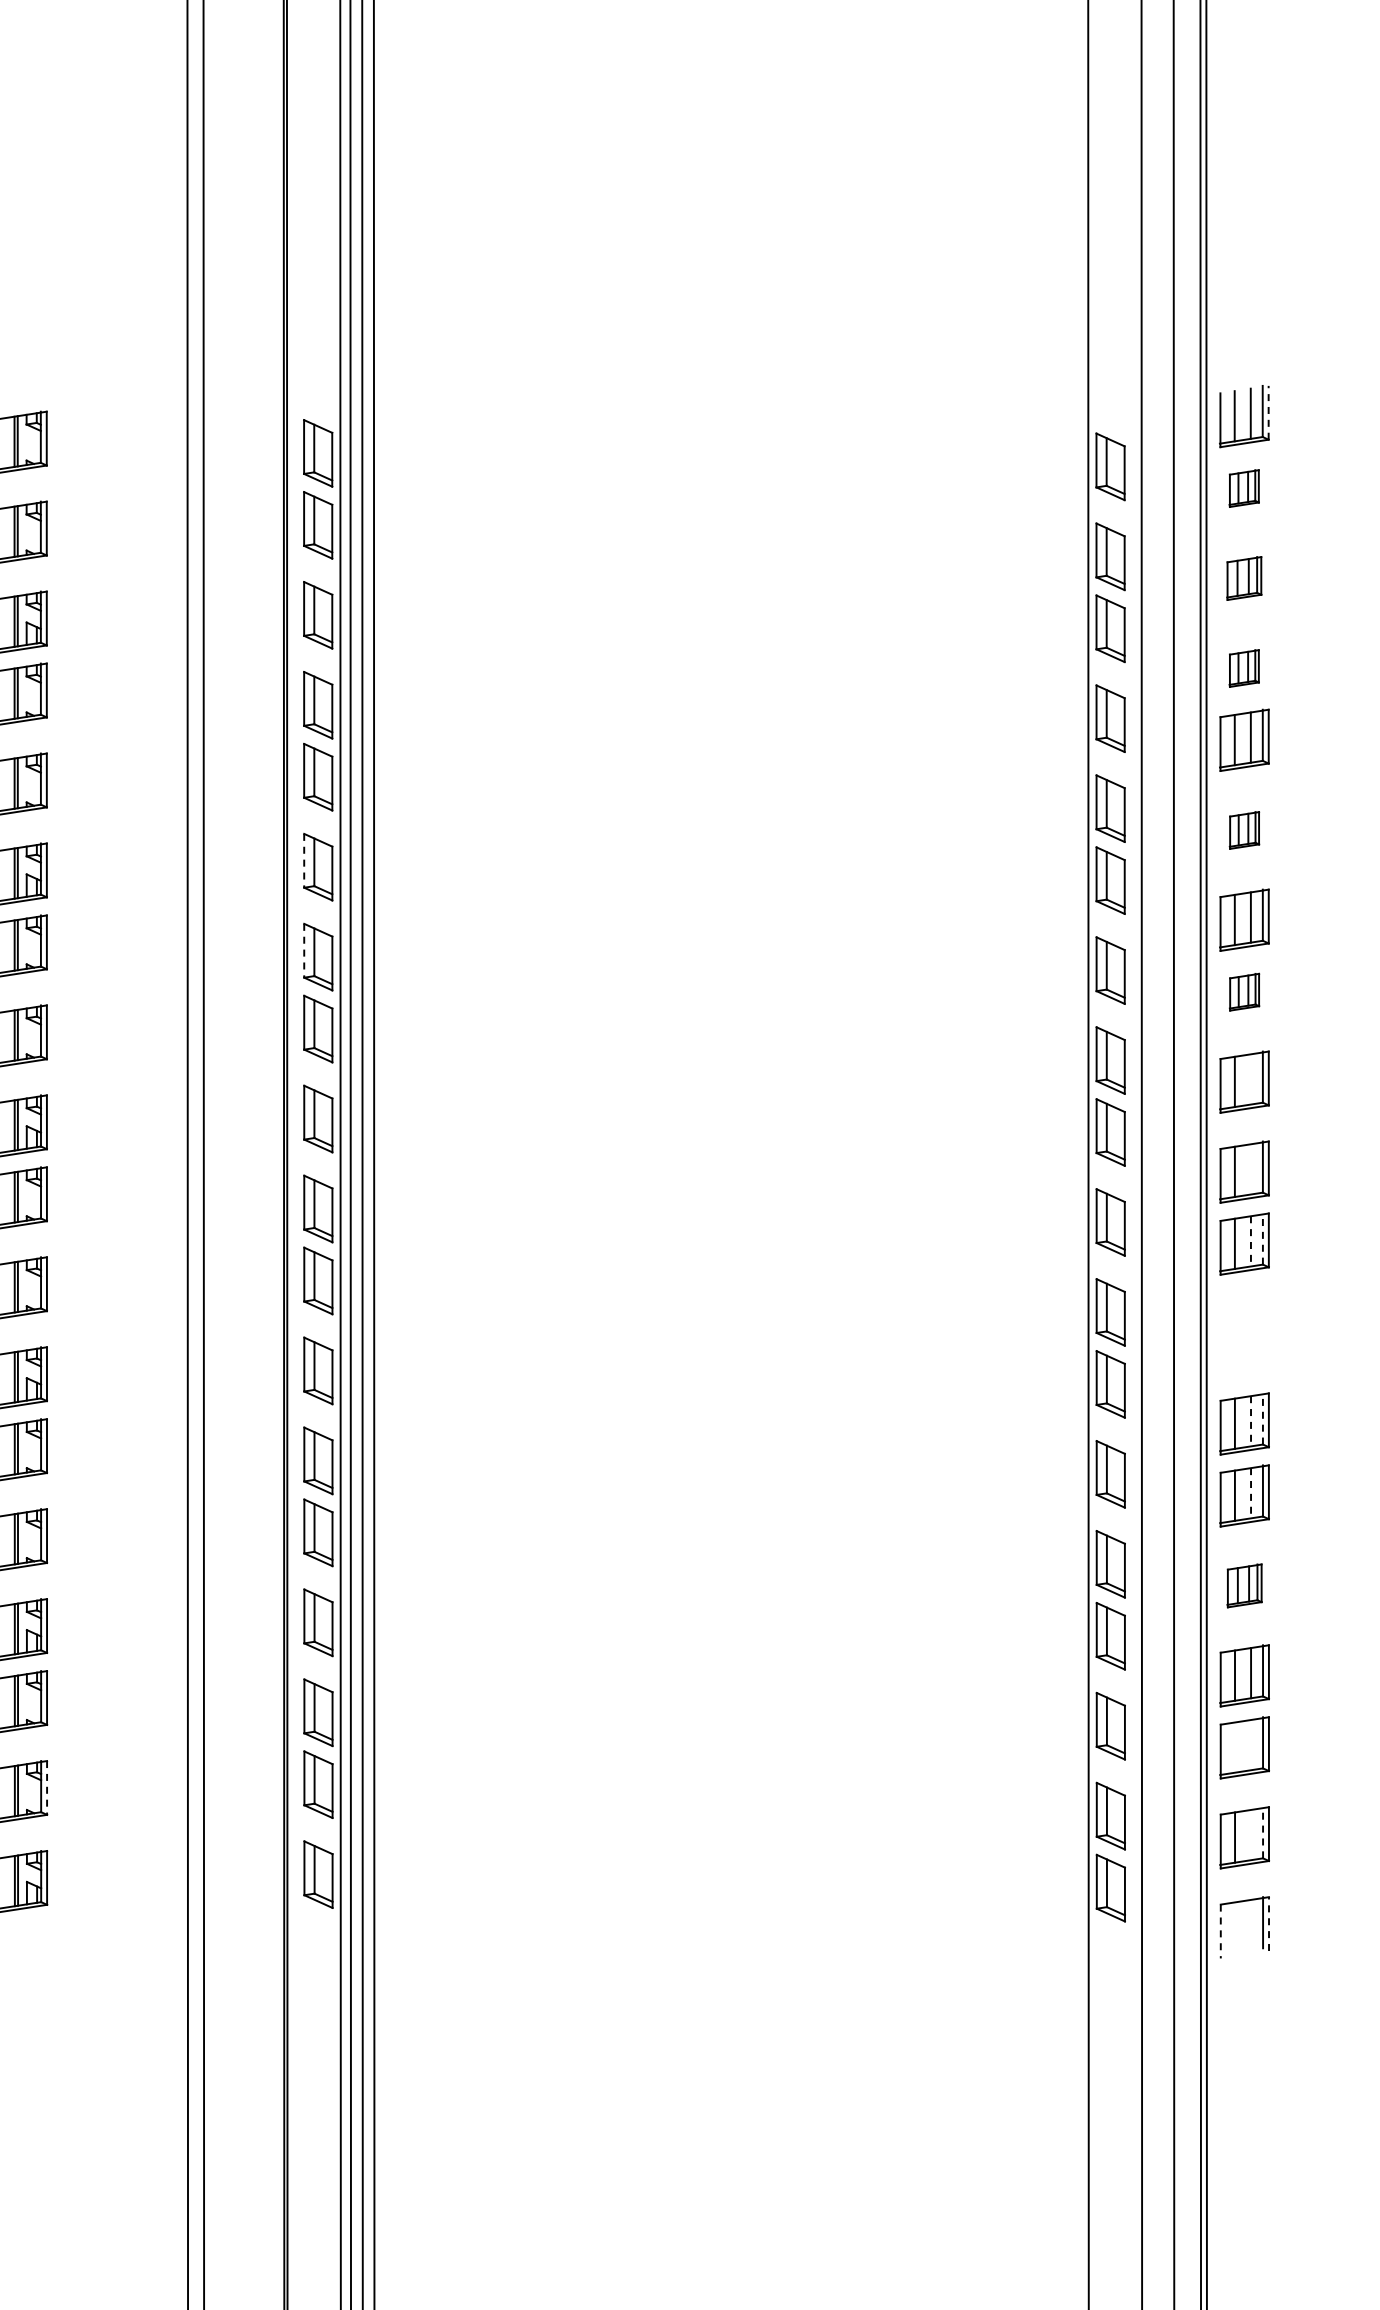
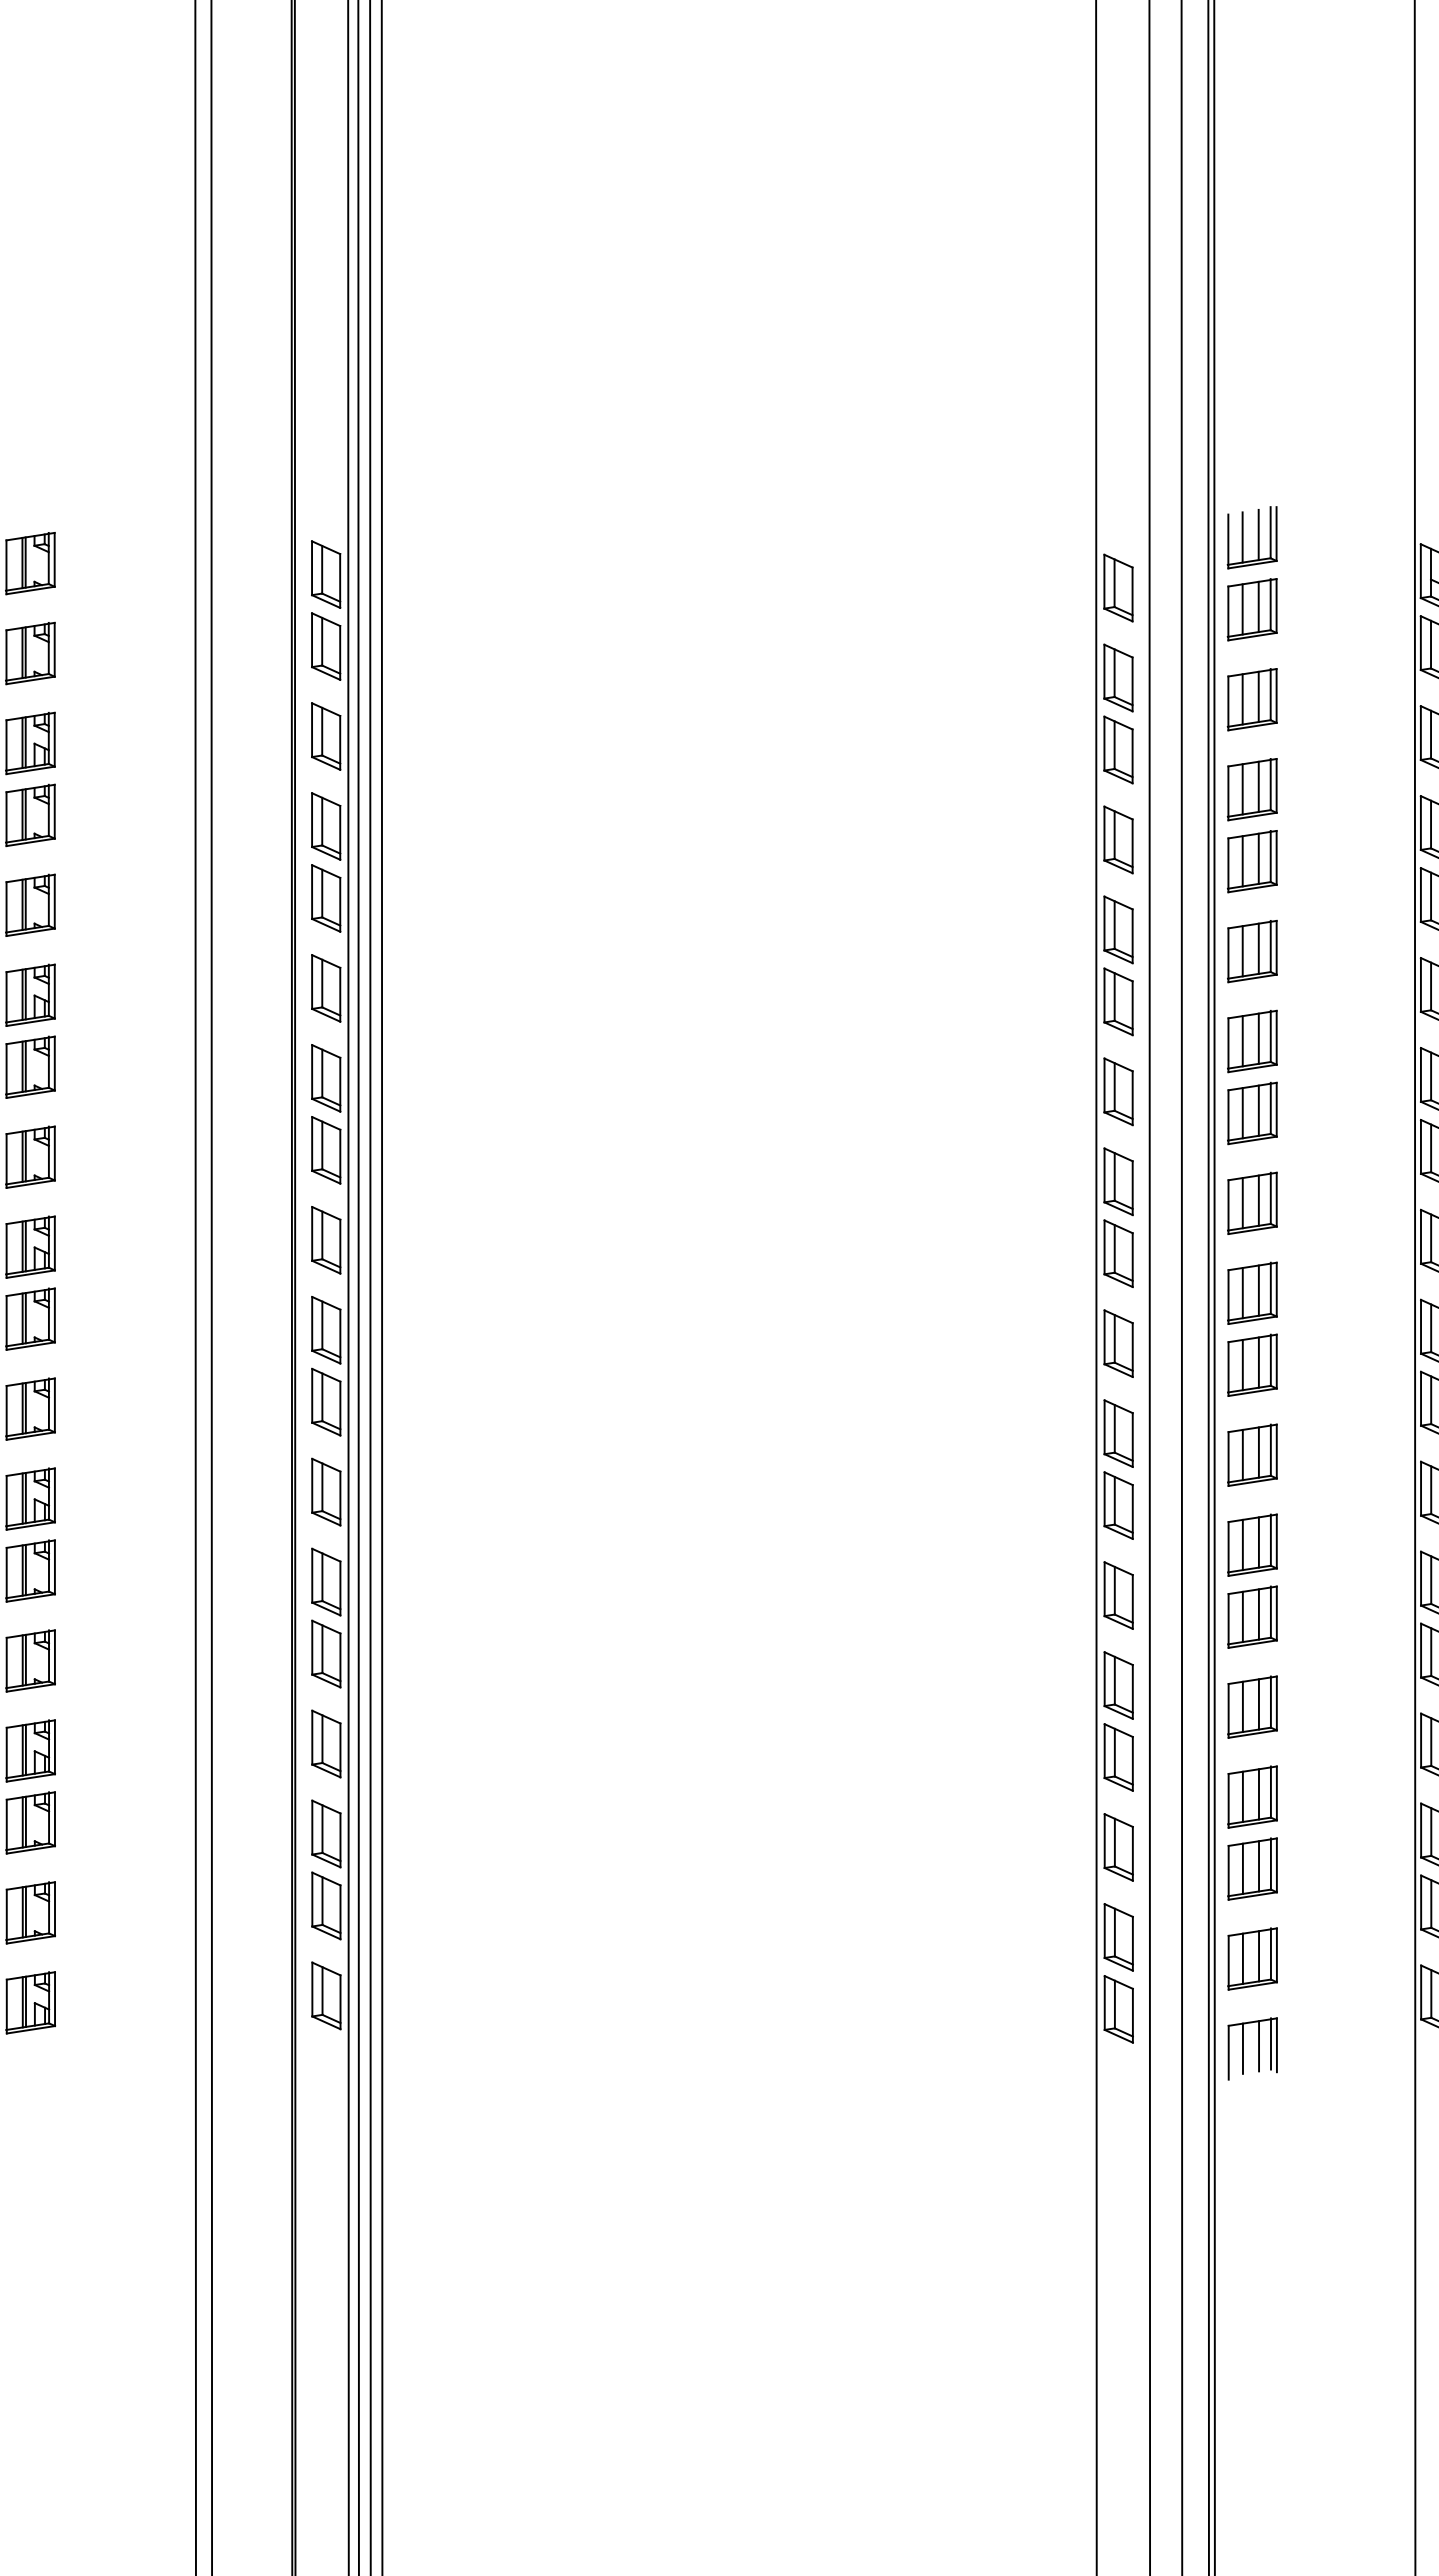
line: (1268, 413) -> (1276, 534), dashed -> solid
part: (1243, 488) -> (1251, 609), size x1.67
part: (1243, 578) -> (1251, 699), size x1.43
part: (1243, 668) -> (1251, 789), size x1.67
part: (1244, 830) -> (1252, 951), size x1.67
line: (304, 861) -> (312, 982), dashed -> solid
line: (304, 950) -> (312, 1071), dashed -> solid
part: (1244, 992) -> (1252, 1113), size x1.67
line: (1250, 1079) -> (1258, 1200), added
line: (1250, 1169) -> (1258, 1290), added
line: (1262, 1239) -> (1270, 1360), dashed -> solid
line: (1250, 1242) -> (1258, 1363), dashed -> solid
part: (1244, 1333) -> (1252, 1454), added
line: (1262, 1419) -> (1270, 1540), dashed -> solid
line: (1250, 1421) -> (1258, 1542), dashed -> solid
line: (1250, 1493) -> (1258, 1614), dashed -> solid
part: (1244, 1585) -> (1252, 1706), size x1.43
line: (1251, 1745) -> (1259, 1866), added
line: (1234, 1747) -> (1242, 1868), added
line: (47, 1788) -> (55, 1909), dashed -> solid
line: (1262, 1832) -> (1270, 1953), dashed -> solid
line: (1251, 1835) -> (1259, 1956), added
line: (1268, 1924) -> (1276, 2045), dashed -> solid
line: (1251, 1925) -> (1259, 2046), added
line: (1234, 1927) -> (1242, 2048), added
line: (1220, 1931) -> (1228, 2052), dashed -> solid

